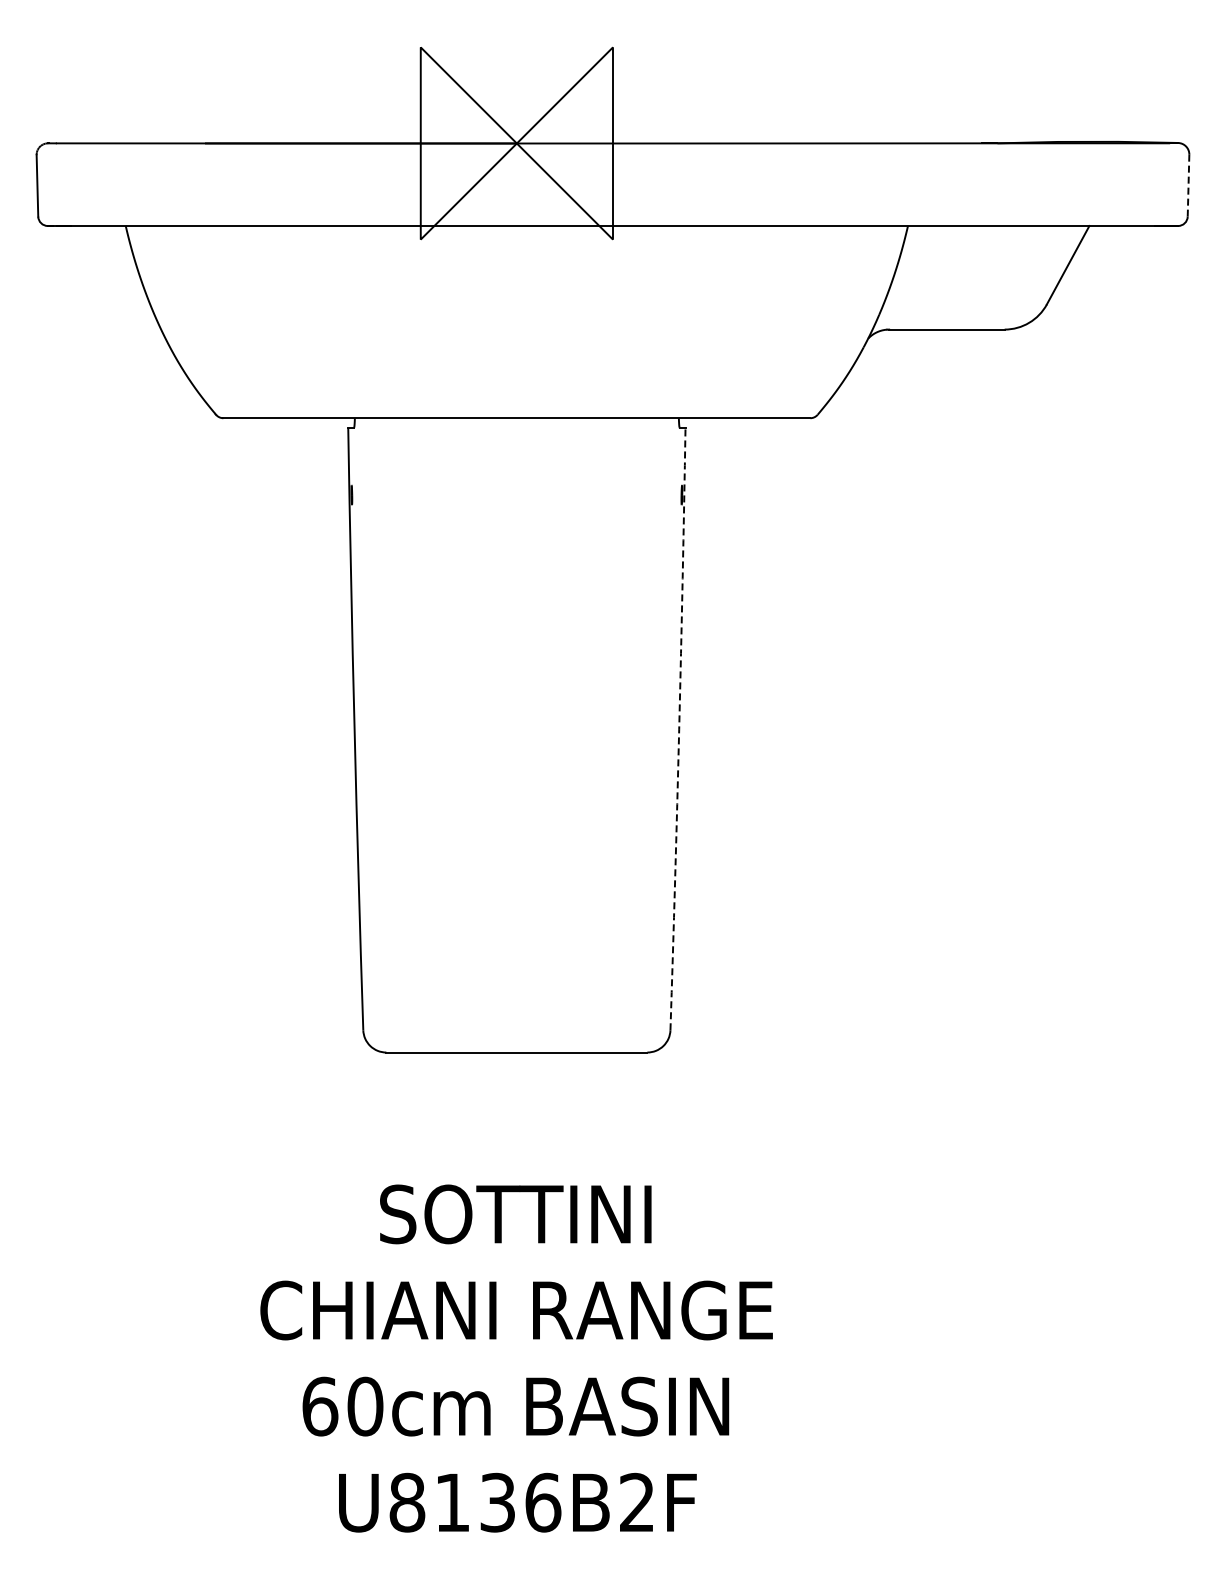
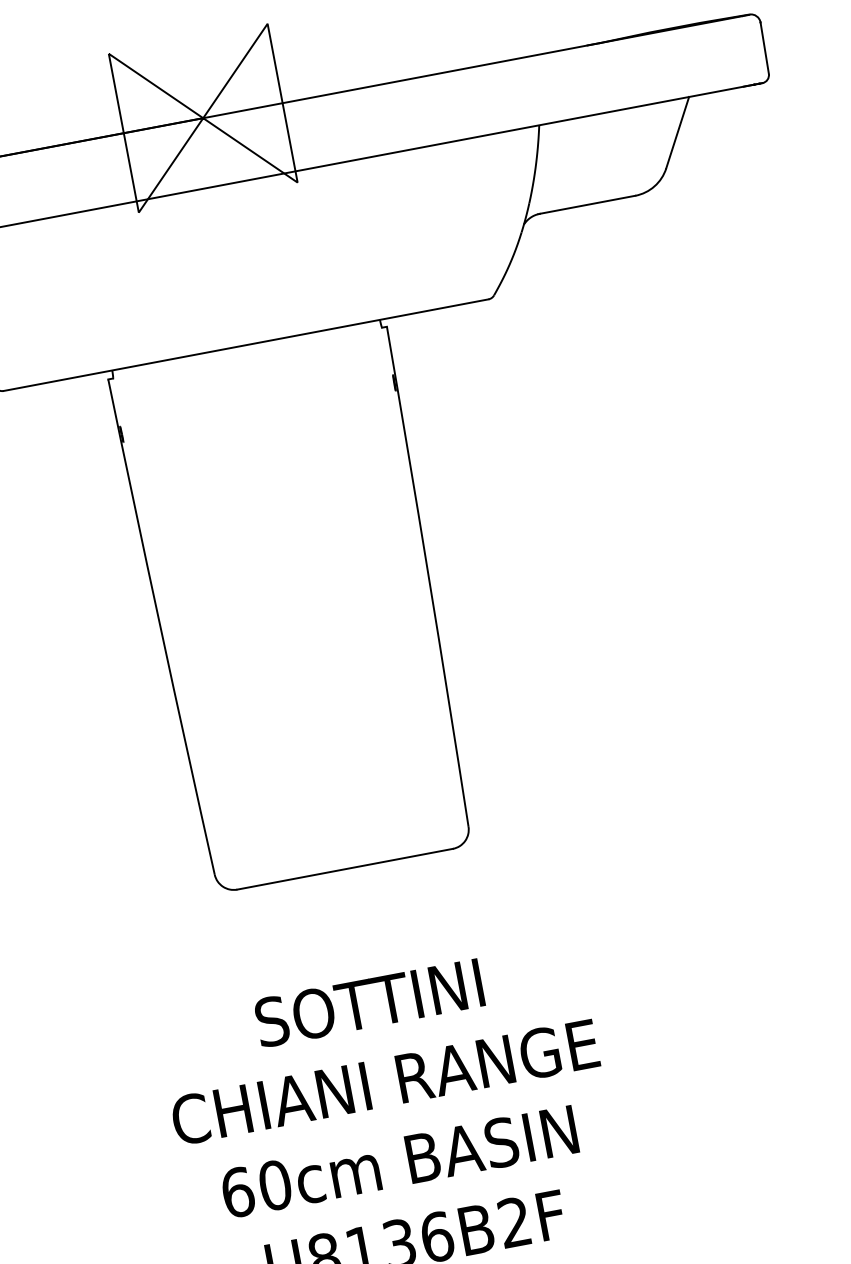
line: (1188, 185) -> (764, 48), dashed -> solid
arc: (679, 729) -> (429, 576), dashed -> solid

